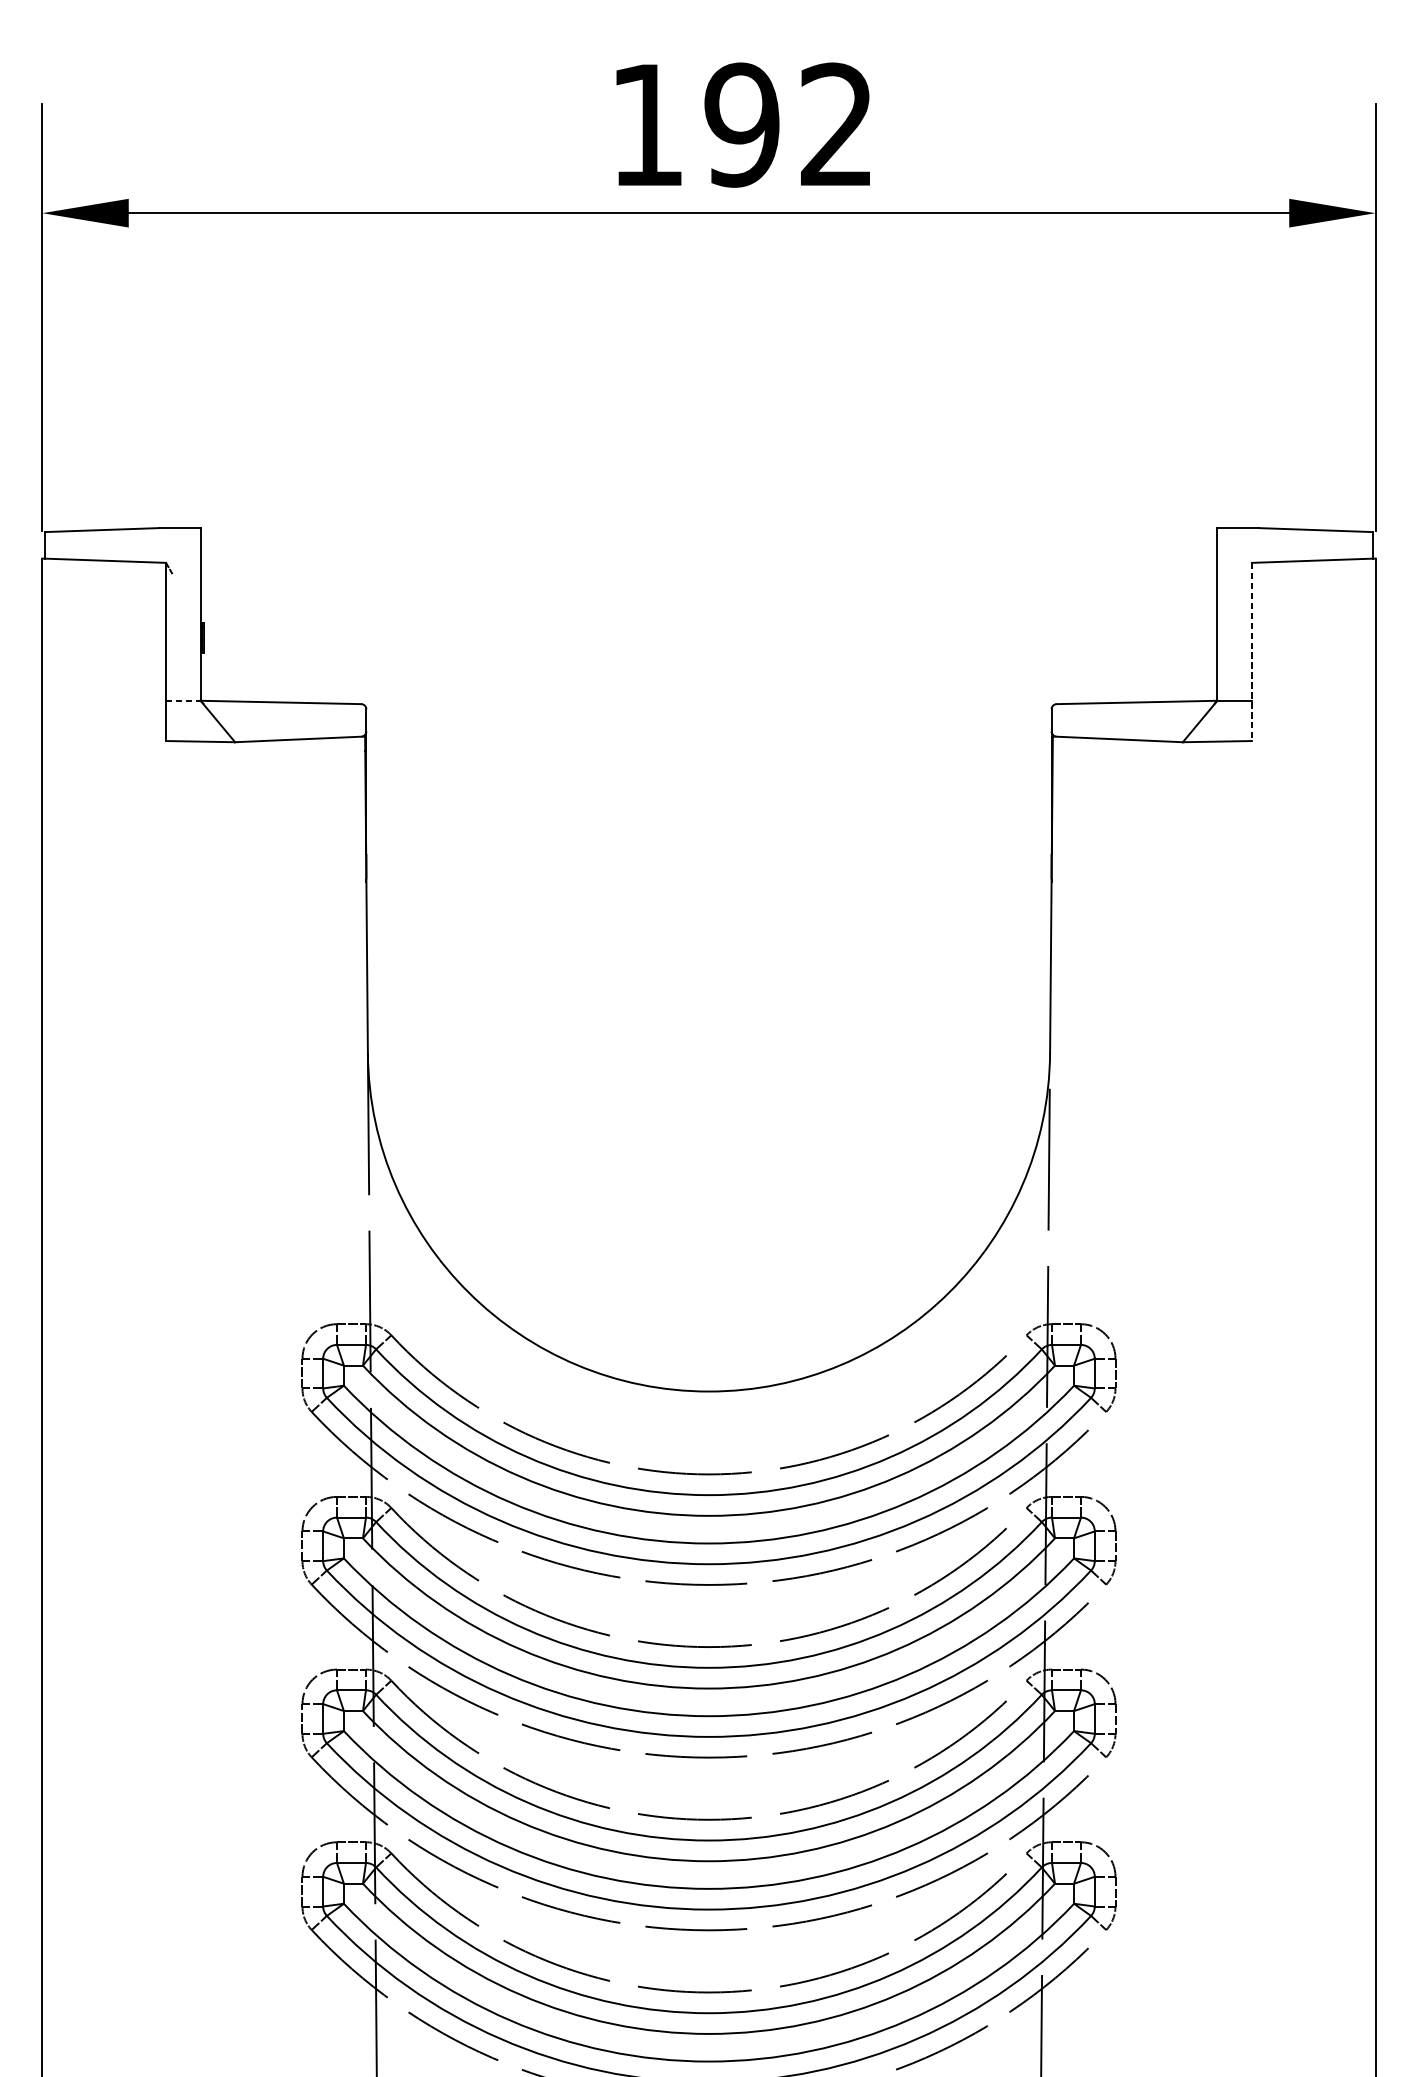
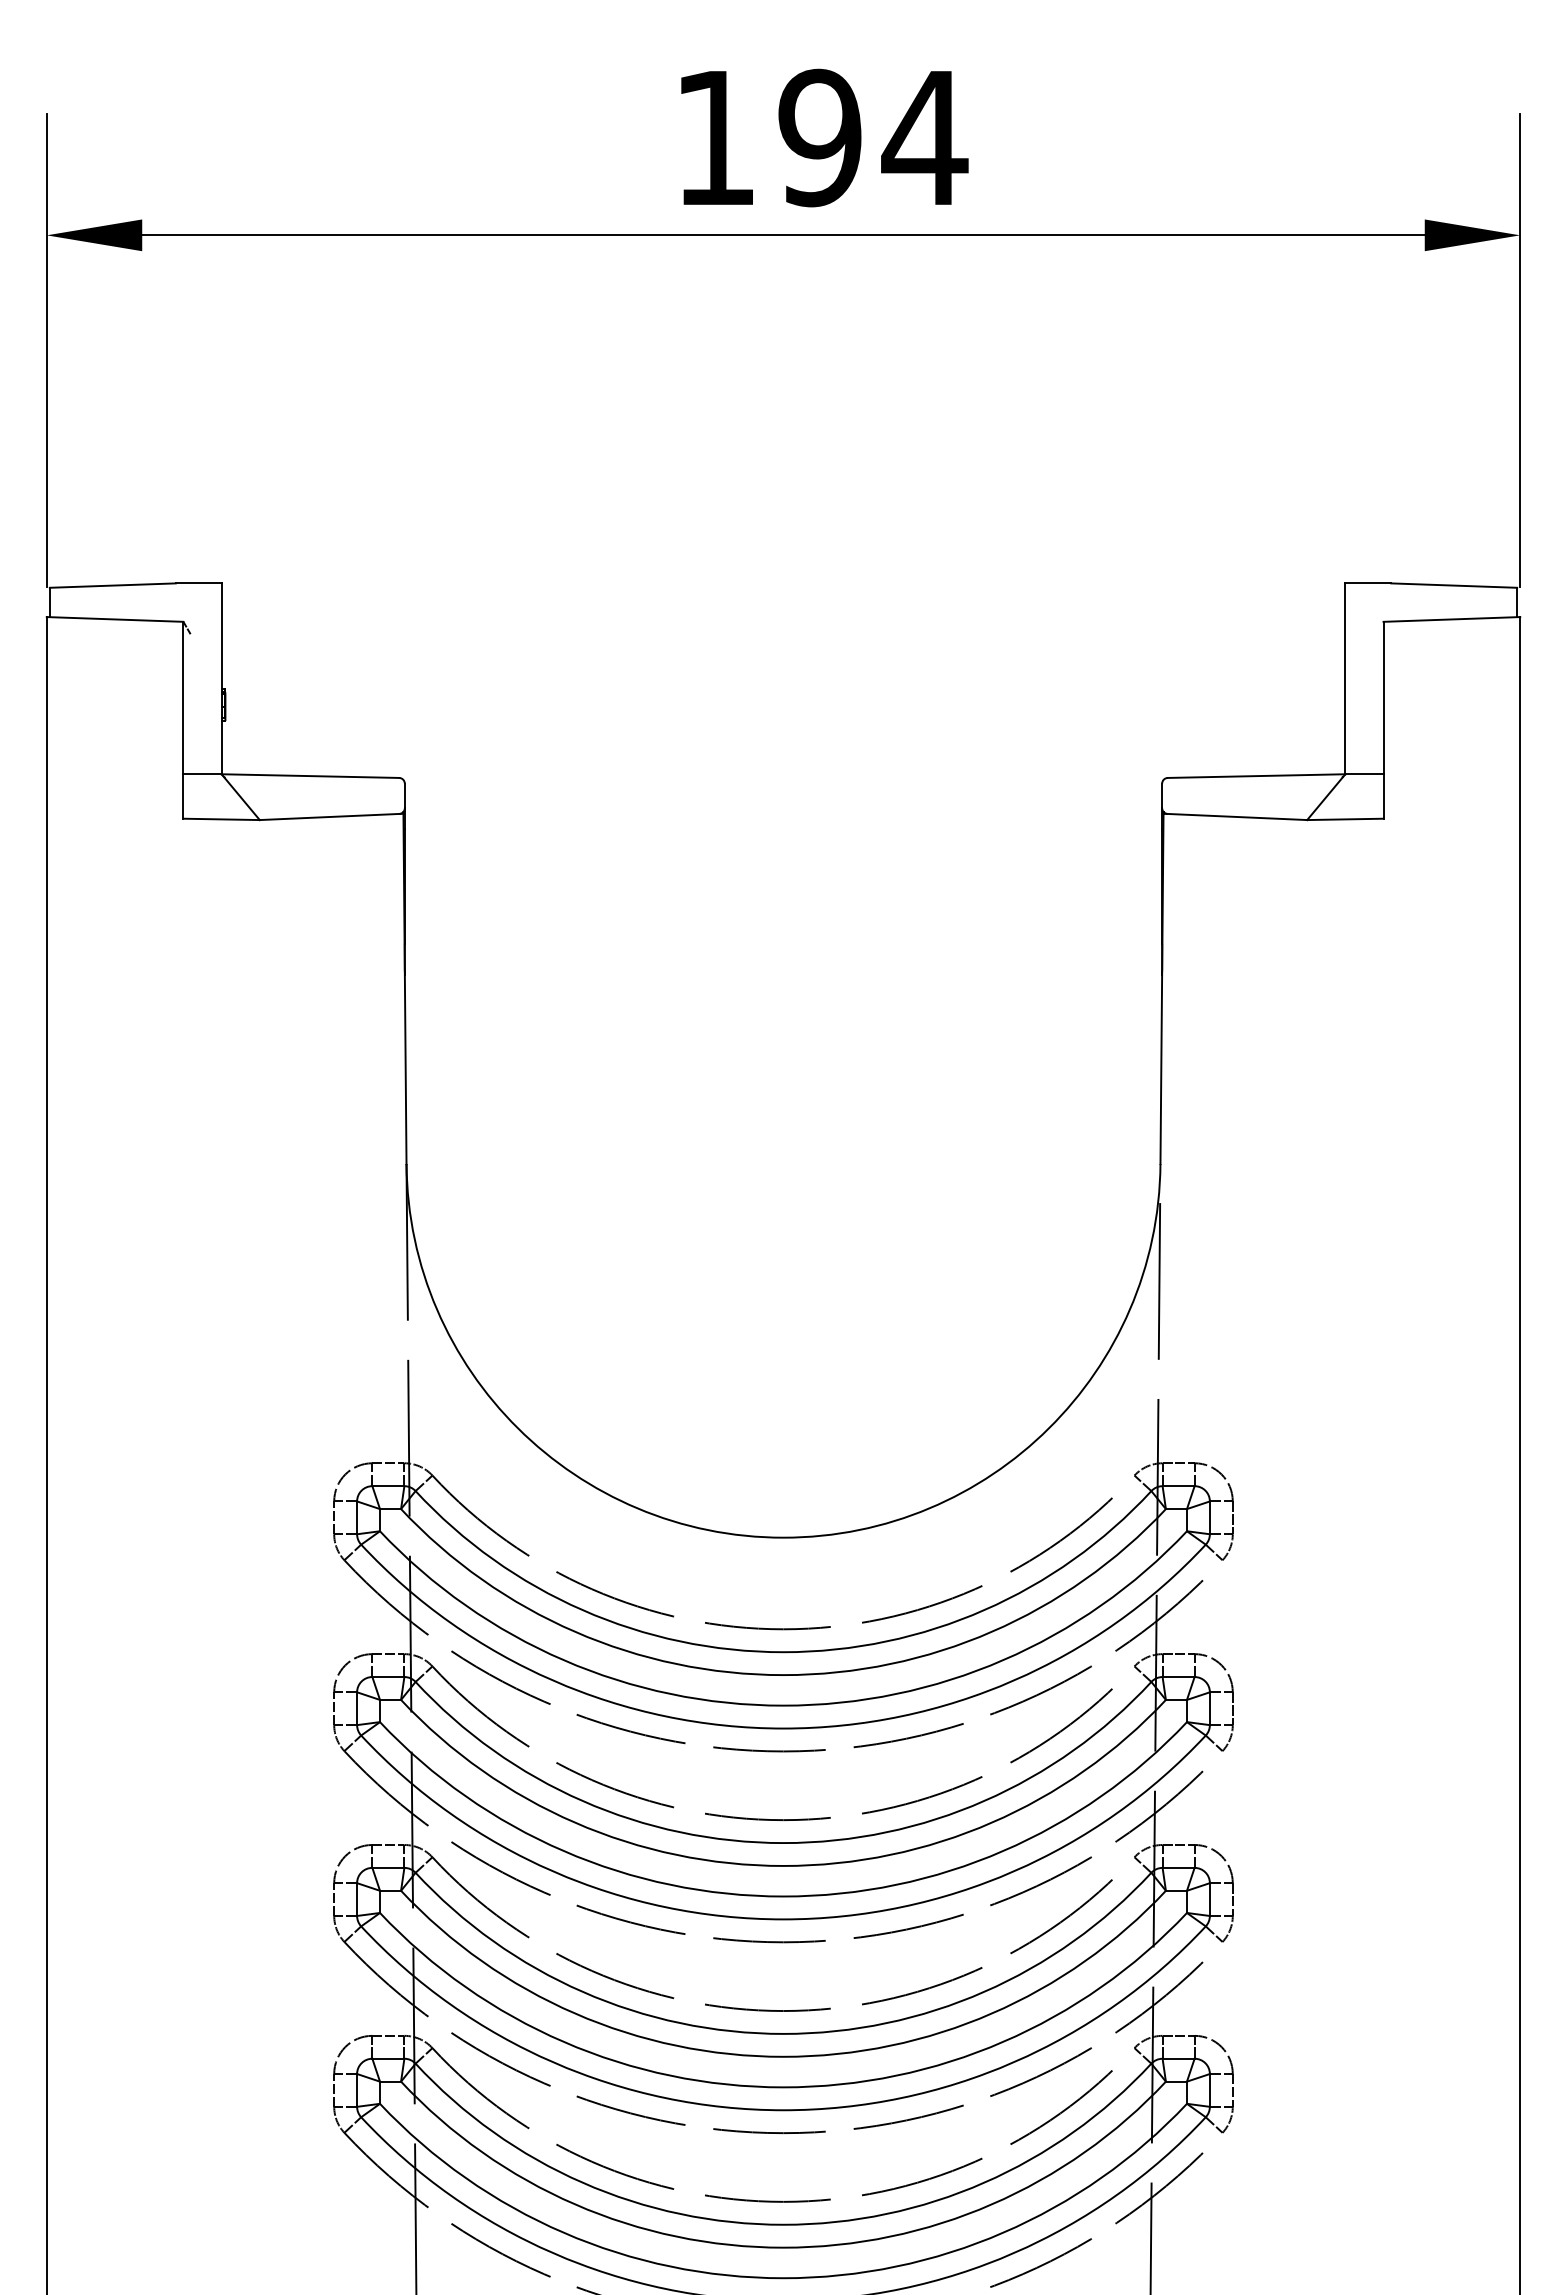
text: (836, 123) -> (924, 136), 192 -> 194
line: (1251, 652) -> (1383, 720), dashed -> solid
line: (184, 701) -> (203, 774), dashed -> solid

